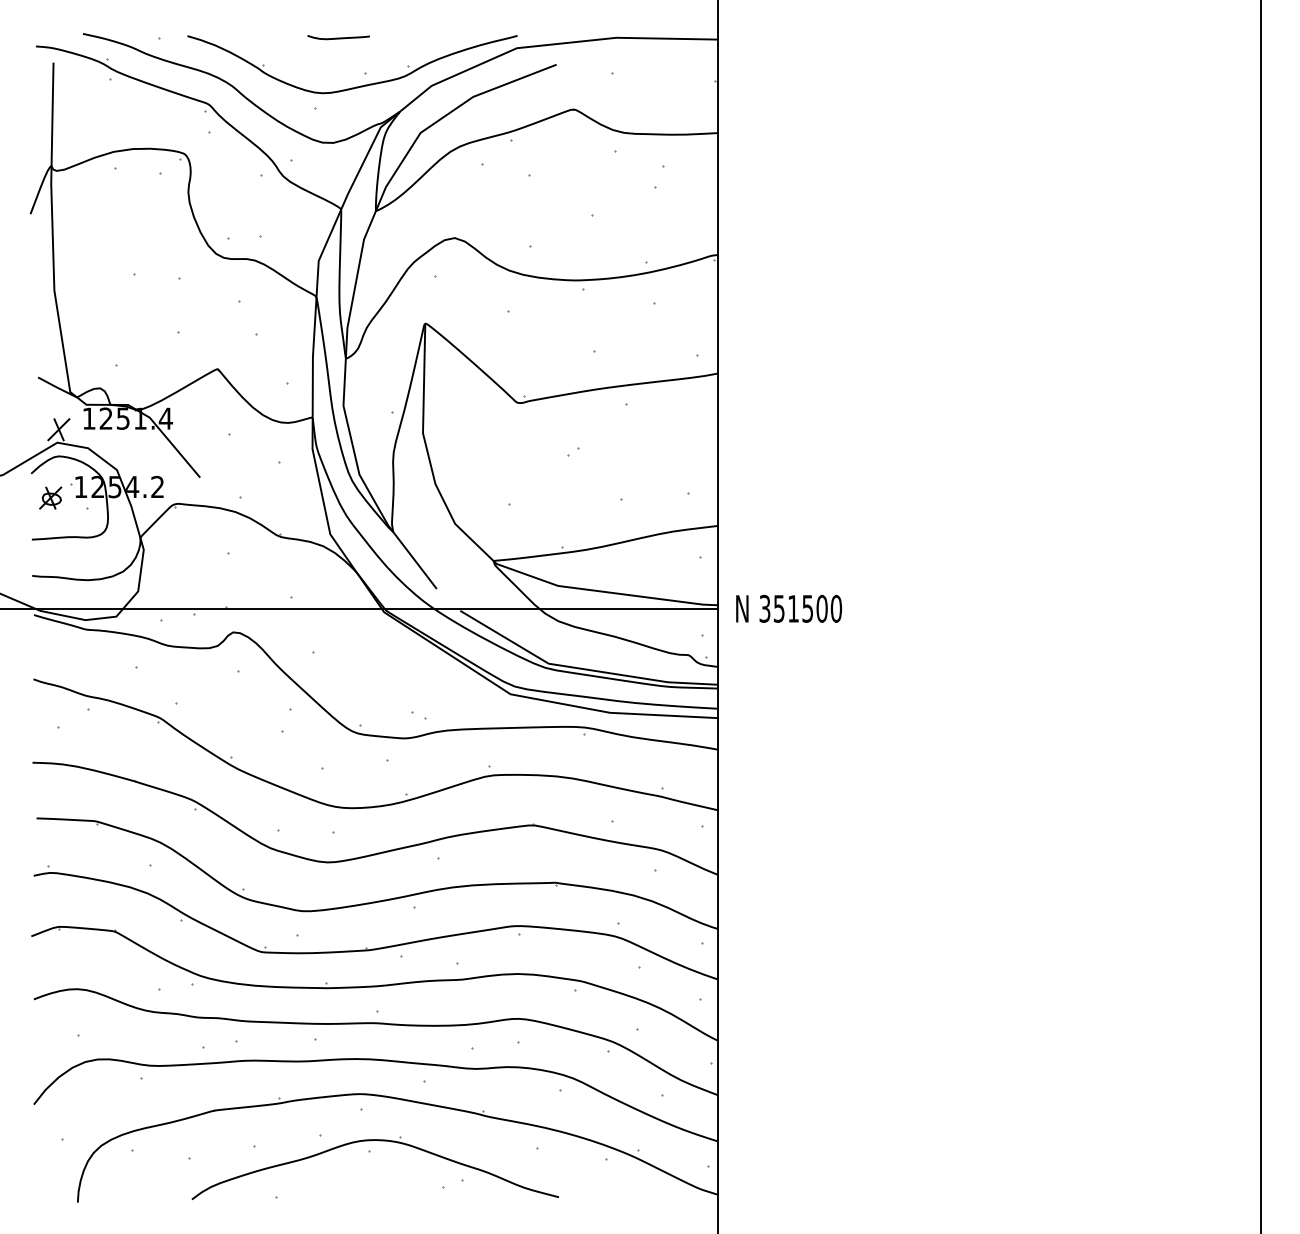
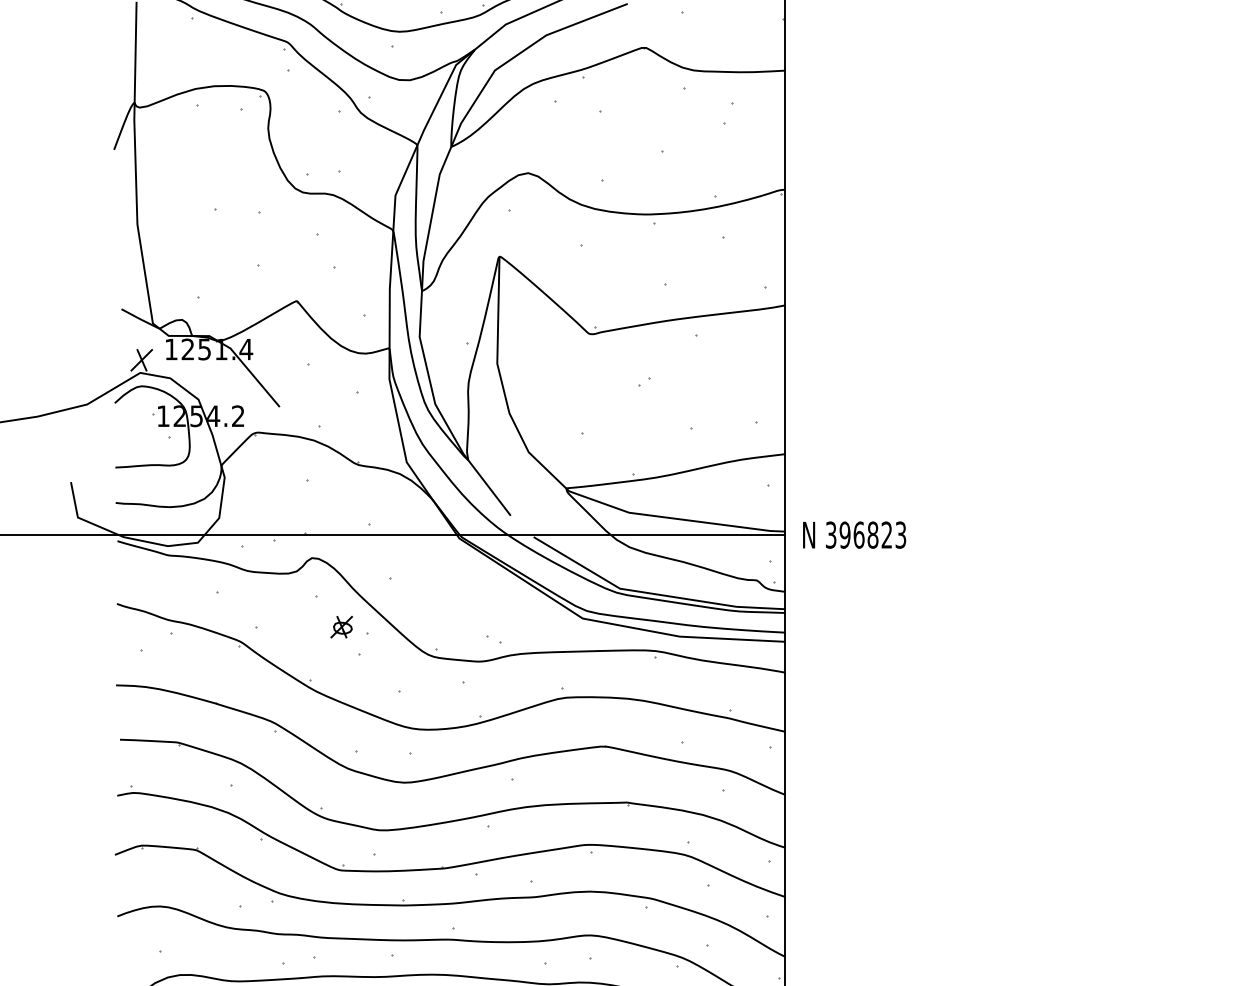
part: (50, 497) -> (341, 626), moved
text: (807, 608) -> (872, 534), 351500 -> 396823

